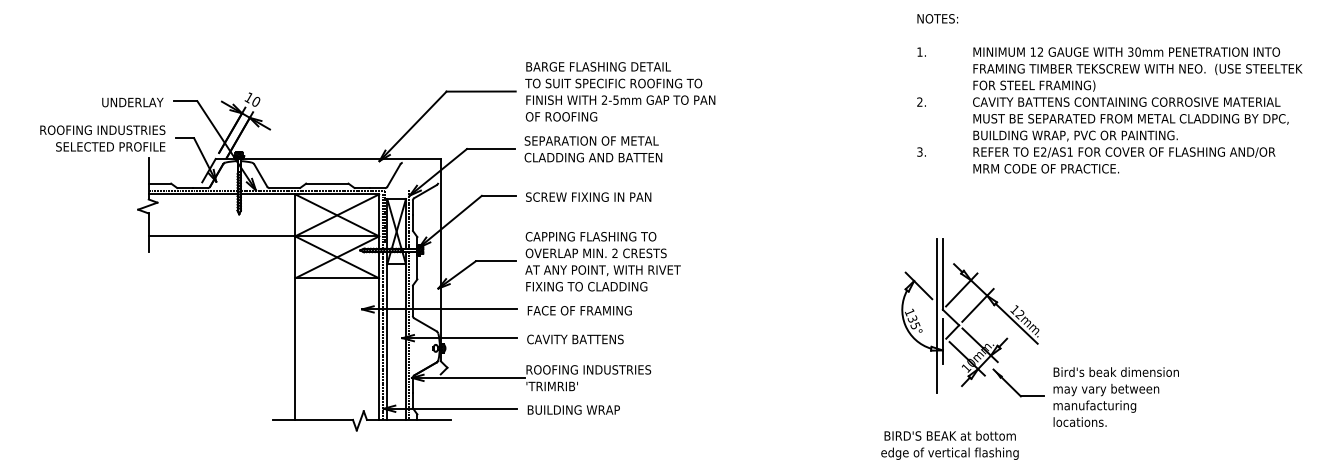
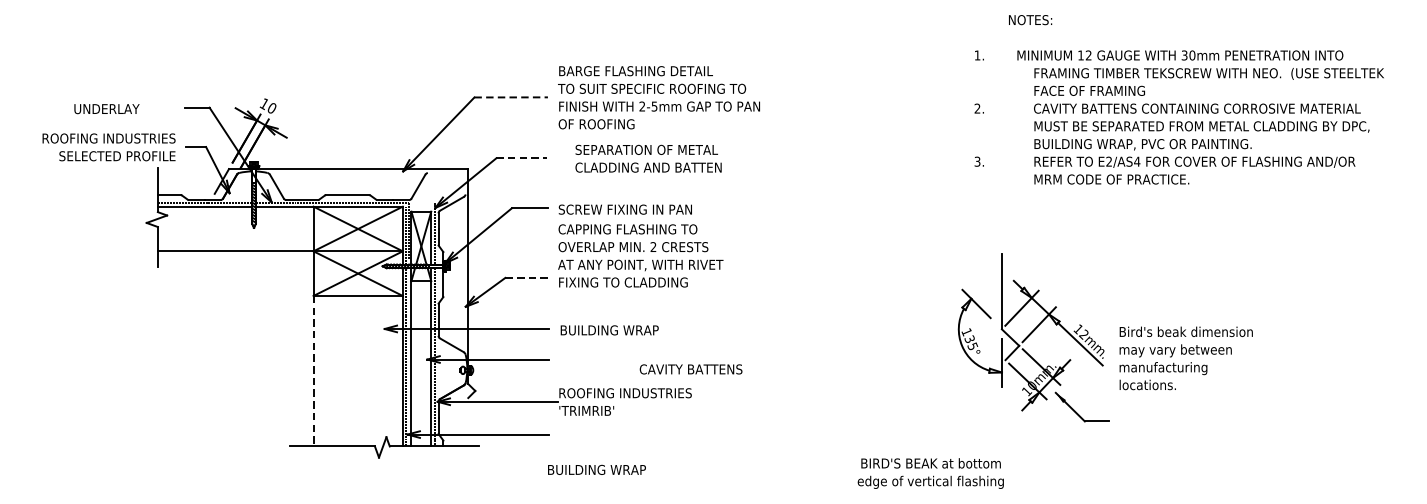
text: (937, 18) -> (1030, 19), moved
text: (1126, 51) -> (1180, 54), moved
text: (1037, 85) -> (1102, 90), FOR STEEL FRAMING) -> FACE OF FRAMING
line: (481, 91) -> (511, 97), solid -> dashed
text: (132, 102) -> (106, 109), moved
line: (490, 149) -> (521, 158), solid -> dashed
text: (593, 149) -> (648, 158), moved
text: (1070, 151) -> (1137, 161), E2/AS1 -> E2/AS4
line: (495, 261) -> (526, 278), solid -> dashed
text: (602, 261) -> (640, 255), moved
text: (580, 310) -> (616, 330), FACE OF FRAMING -> BUILDING WRAP
line: (936, 315) -> (995, 335), removed
text: (575, 339) -> (691, 369), moved
line: (295, 349) -> (313, 371), solid -> dashed
text: (1115, 396) -> (1185, 357), moved
text: (573, 409) -> (596, 469), moved
text: (949, 445) -> (930, 473), moved

